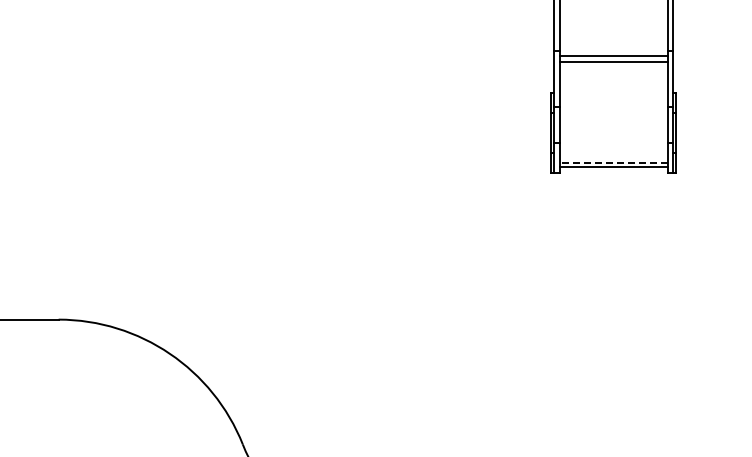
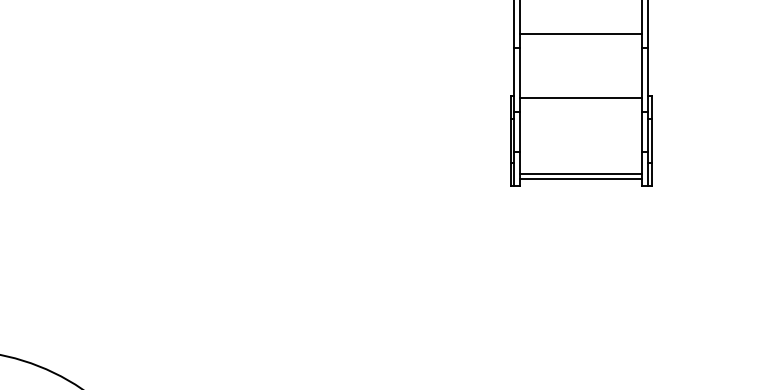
line: (613, 55) -> (580, 97), moved
line: (613, 62) -> (580, 34), moved
line: (613, 162) -> (580, 174), dashed -> solid

